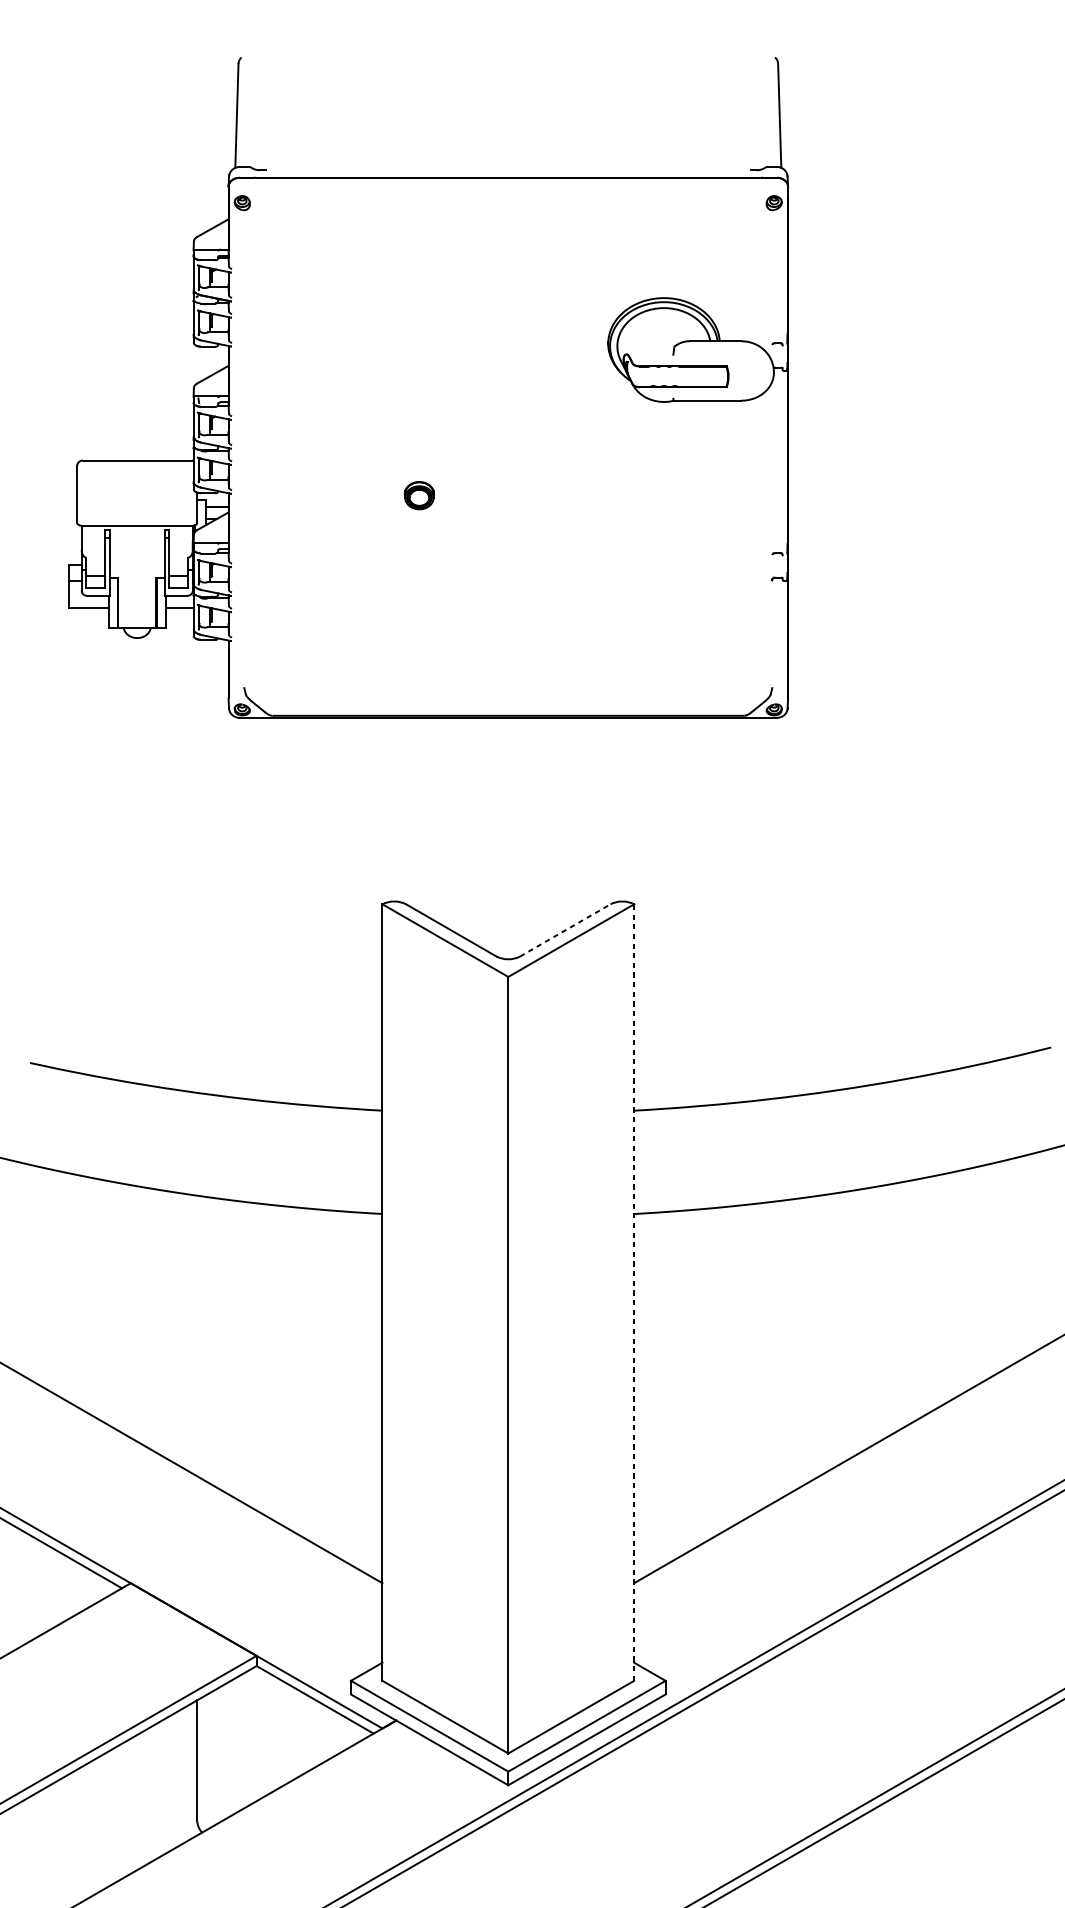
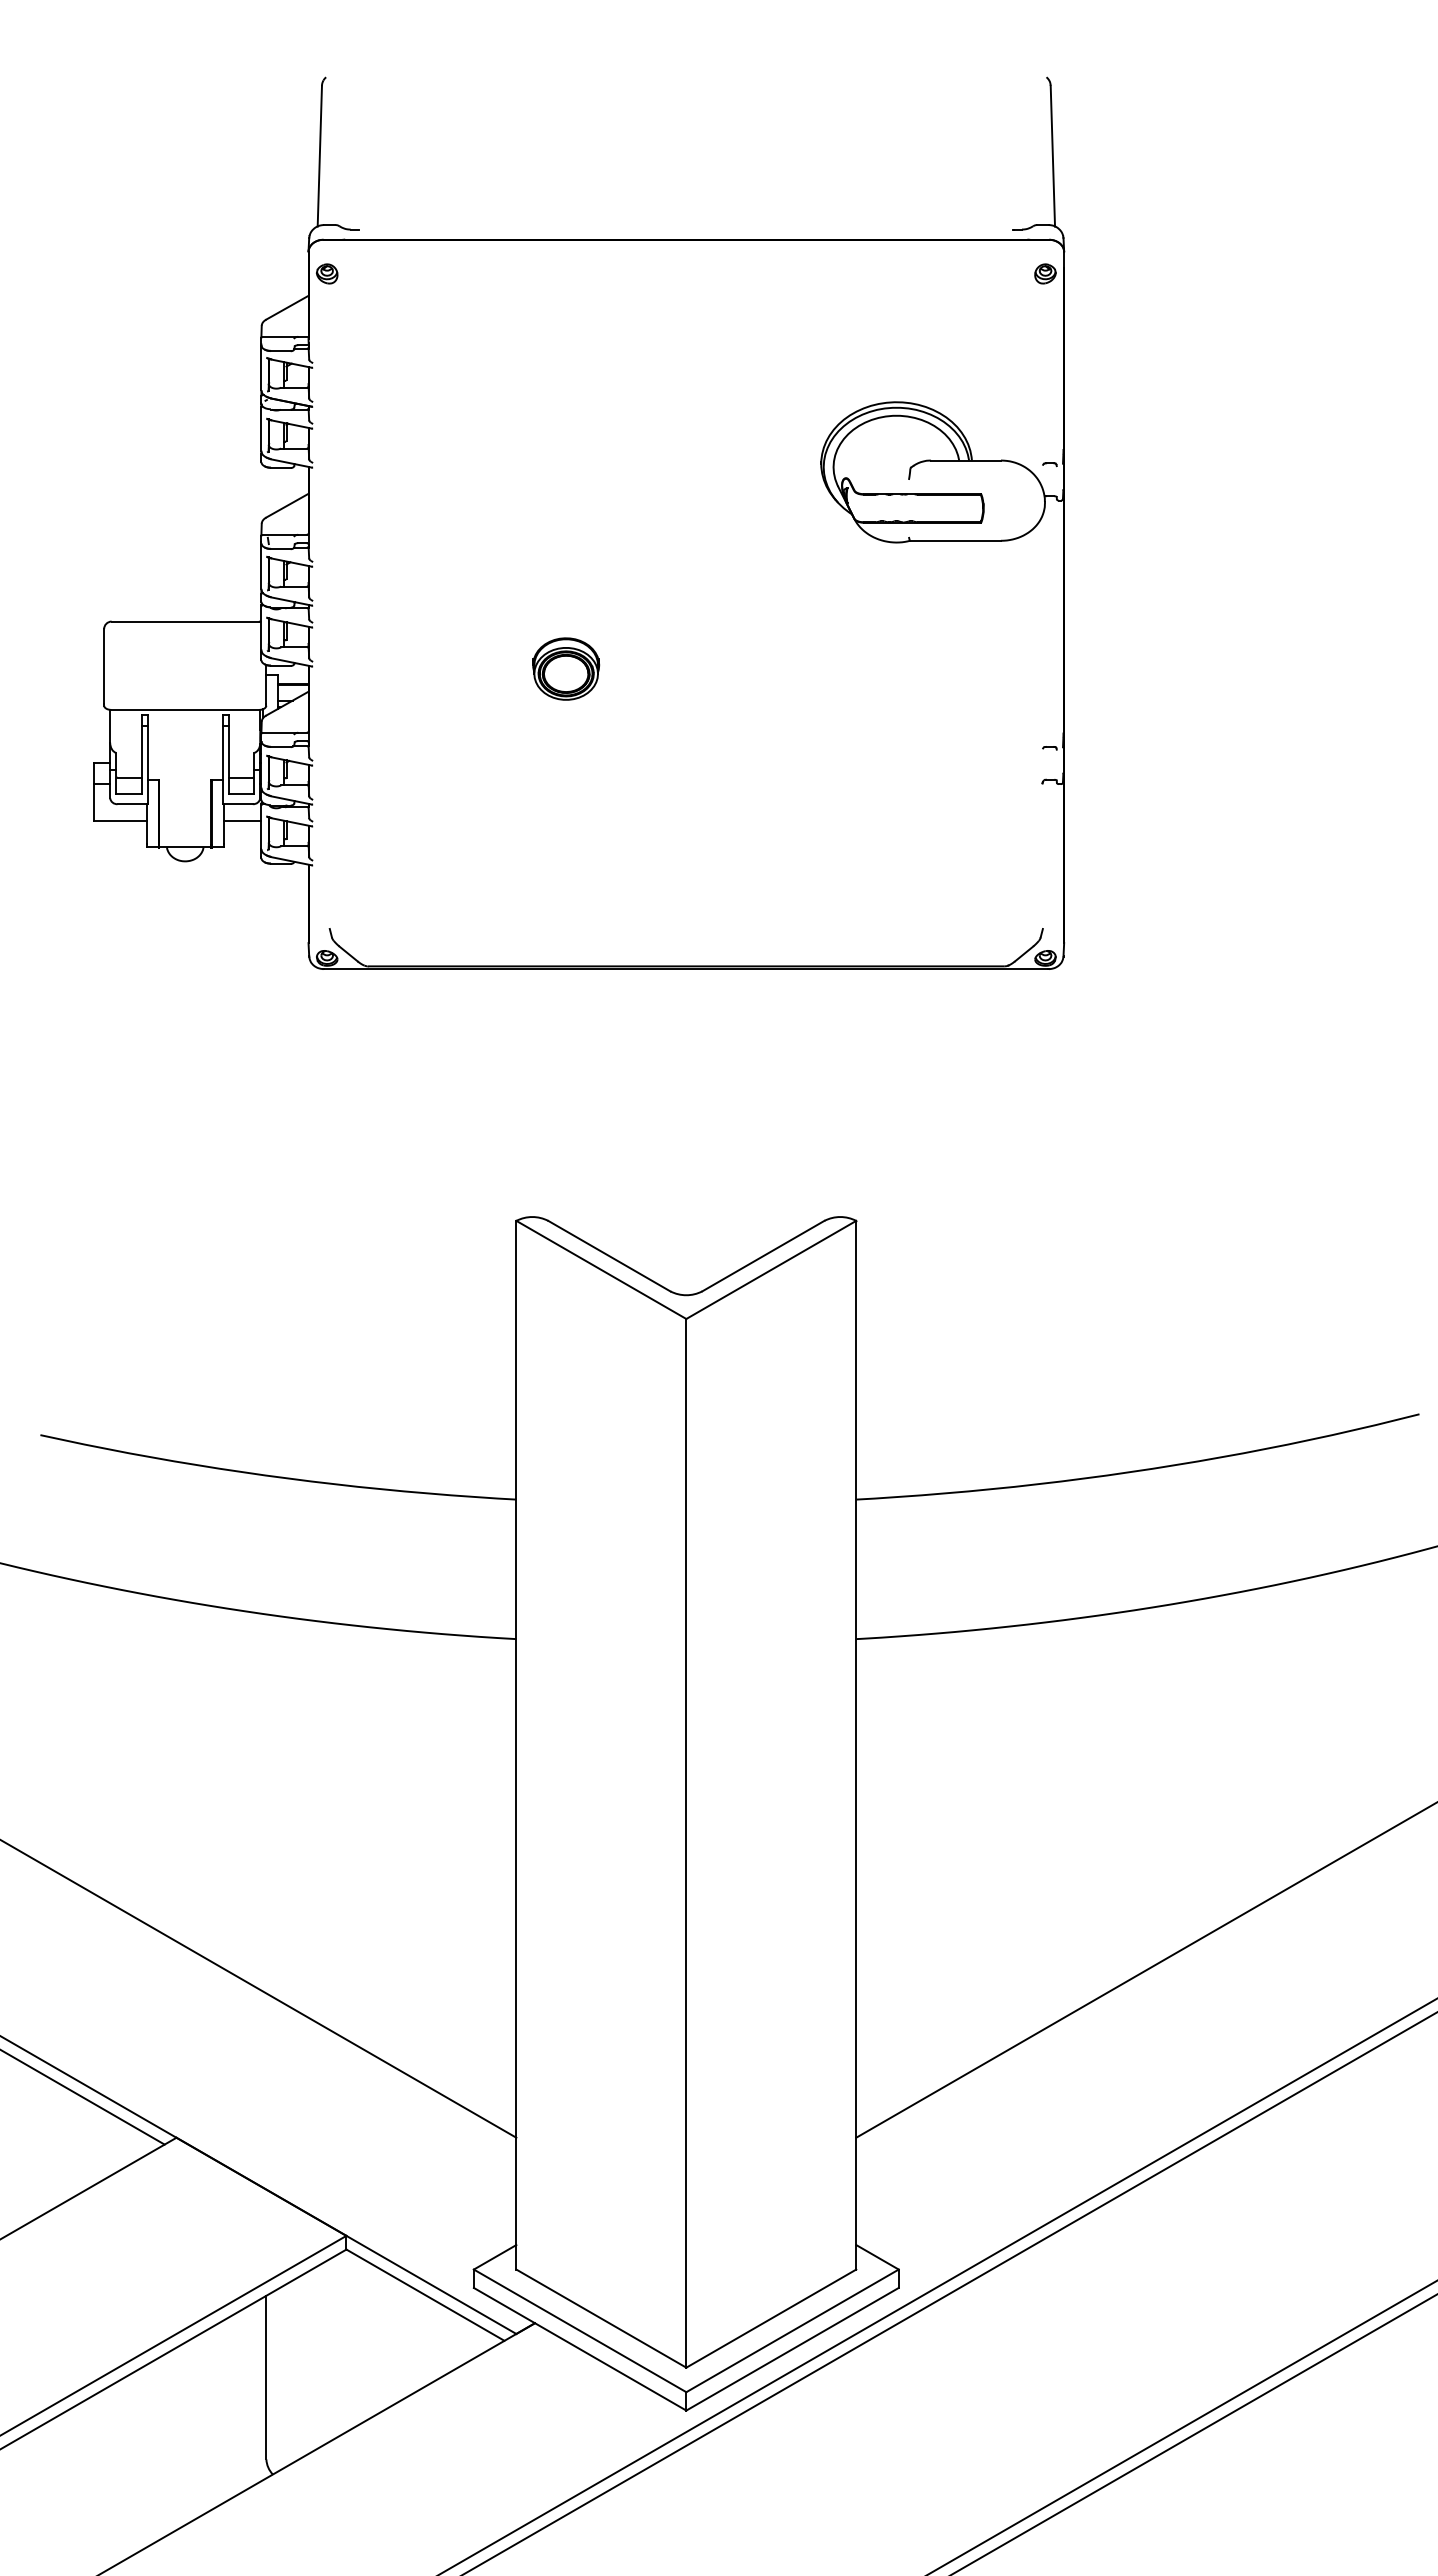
part: (419, 495) -> (566, 668), size x1.67
line: (565, 930) -> (763, 1256), dashed -> solid
line: (634, 1292) -> (856, 1744), dashed -> solid

